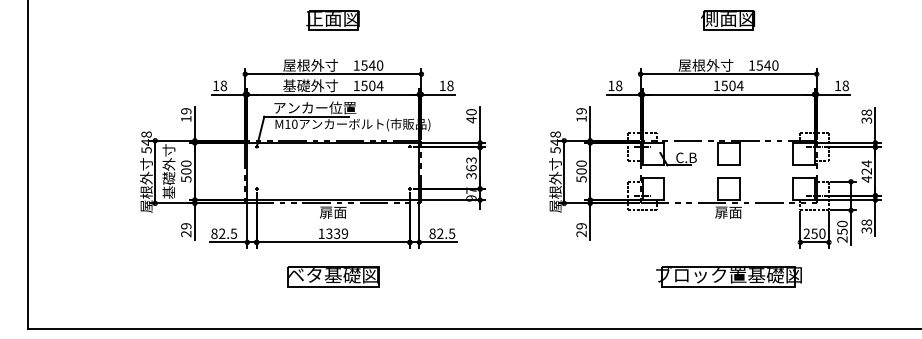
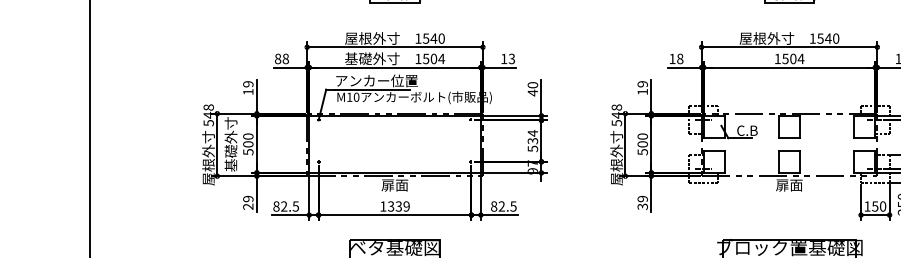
text: (216, 85) -> (278, 58), 18 -> 88
text: (450, 85) -> (511, 58), 18 -> 13
text: (471, 167) -> (532, 140), 363 -> 534
text: (581, 233) -> (642, 206), 29 -> 39
text: (806, 233) -> (867, 206), 250 -> 150

